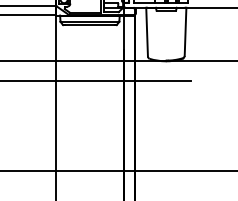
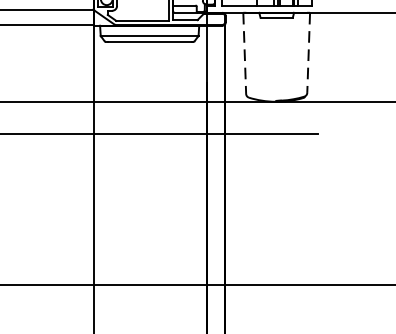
line: (147, 32) -> (245, 53), solid -> dashed
line: (185, 32) -> (308, 53), solid -> dashed

